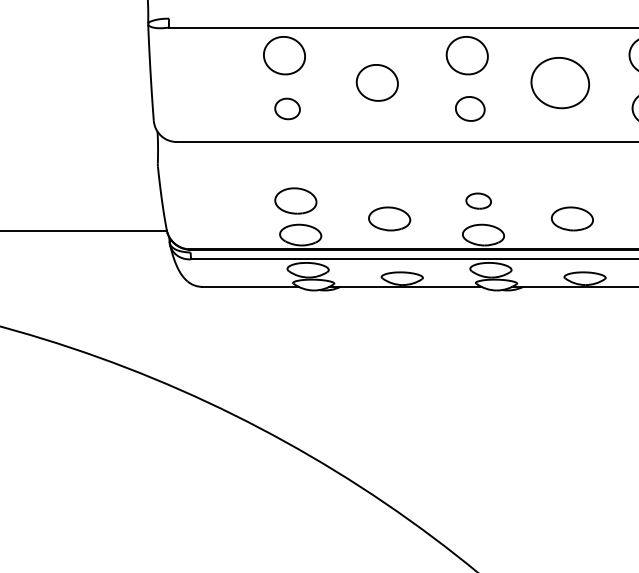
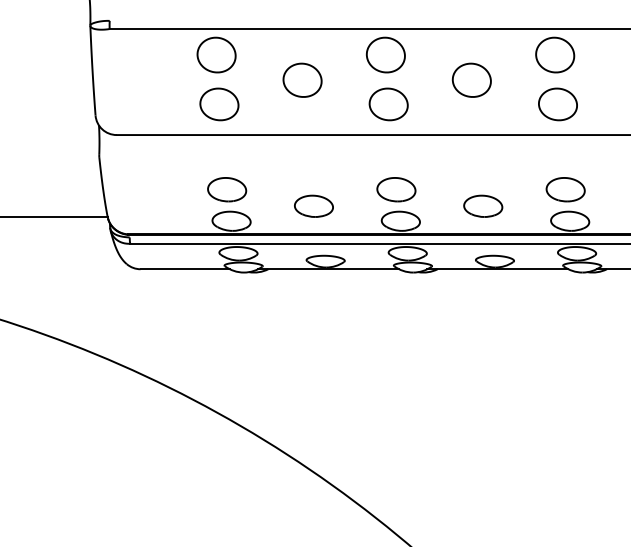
part: (559, 82) -> (471, 79), size x0.71
part: (287, 109) -> (219, 104), size x1.67
part: (470, 109) -> (388, 104), size x1.43
part: (478, 200) -> (396, 189), size x1.67

